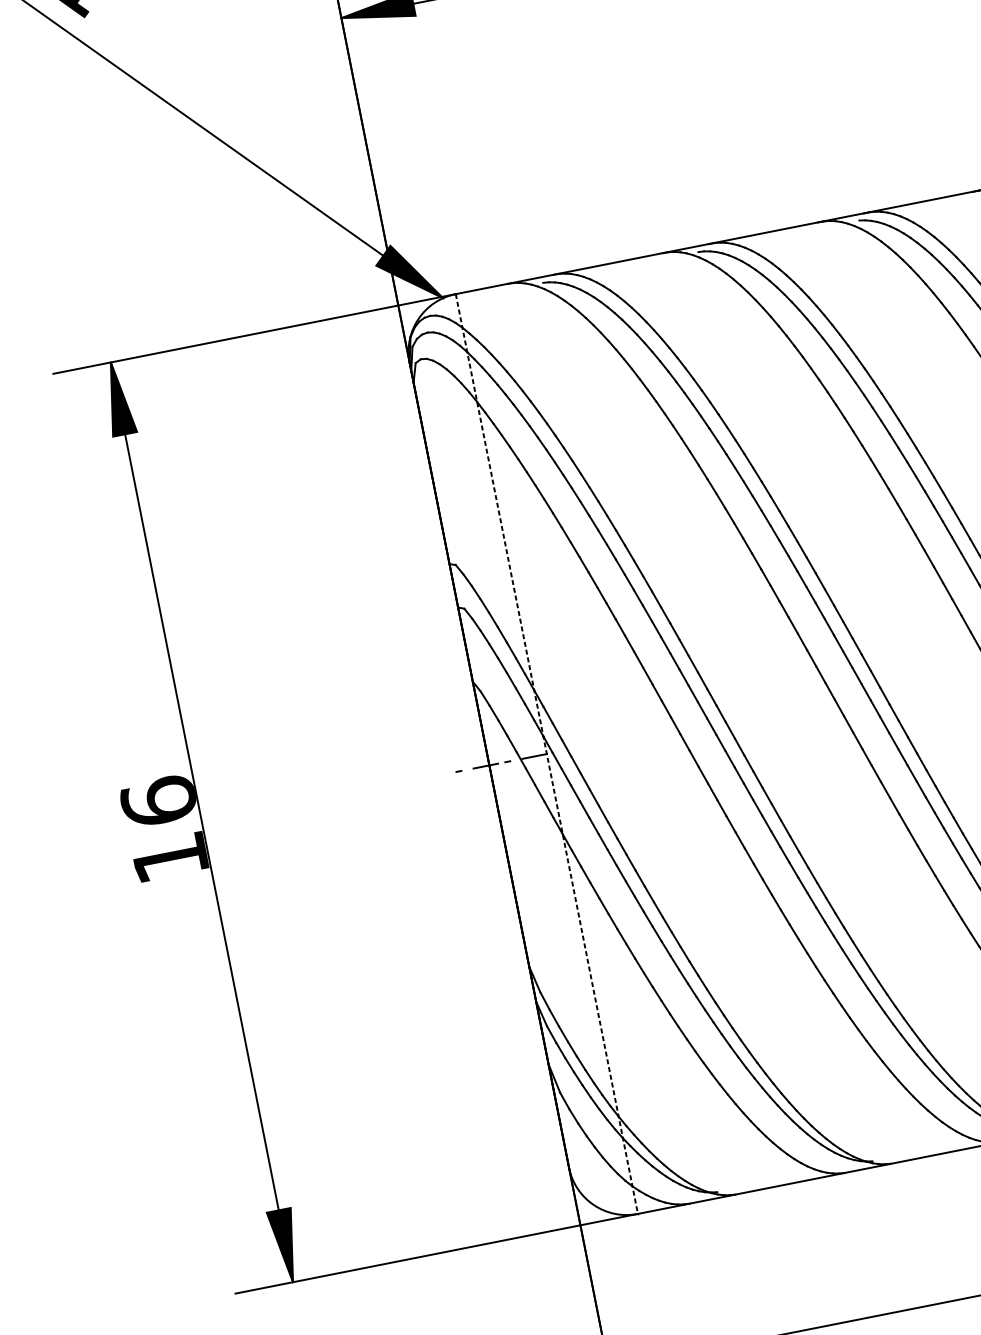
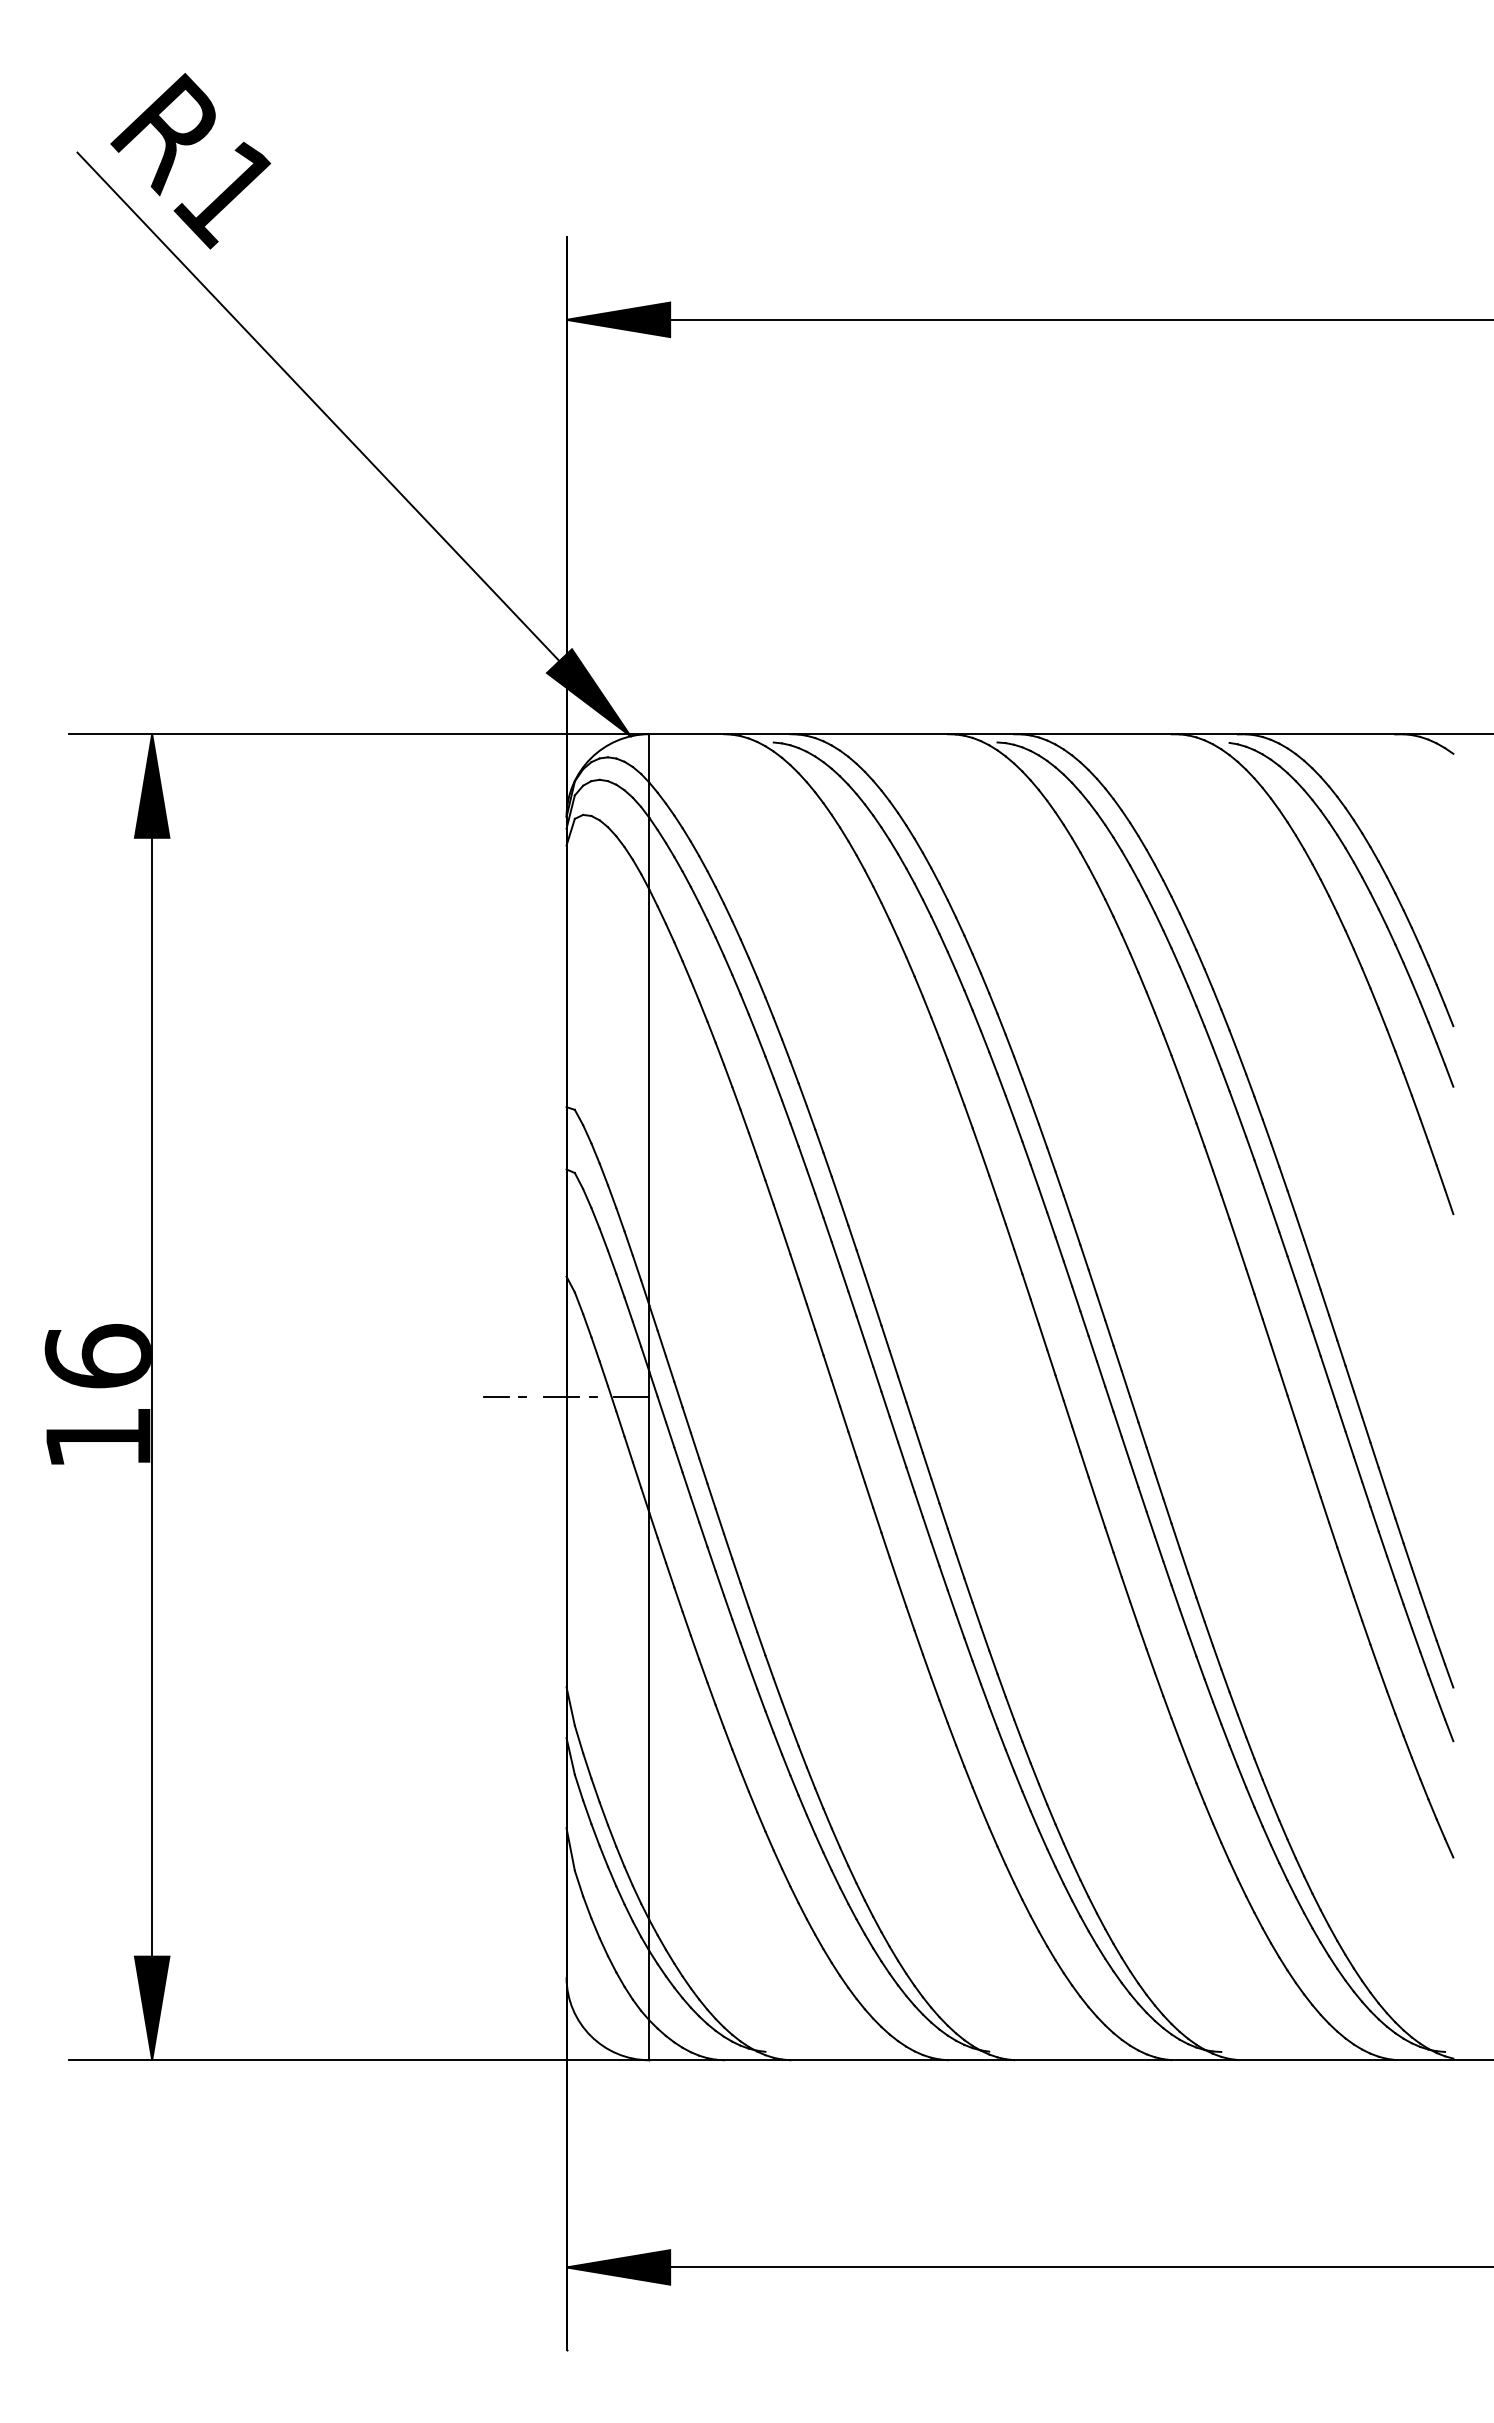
line: (546, 754) -> (649, 1397), dashed -> solid
line: (440, 775) -> (495, 1397), added

